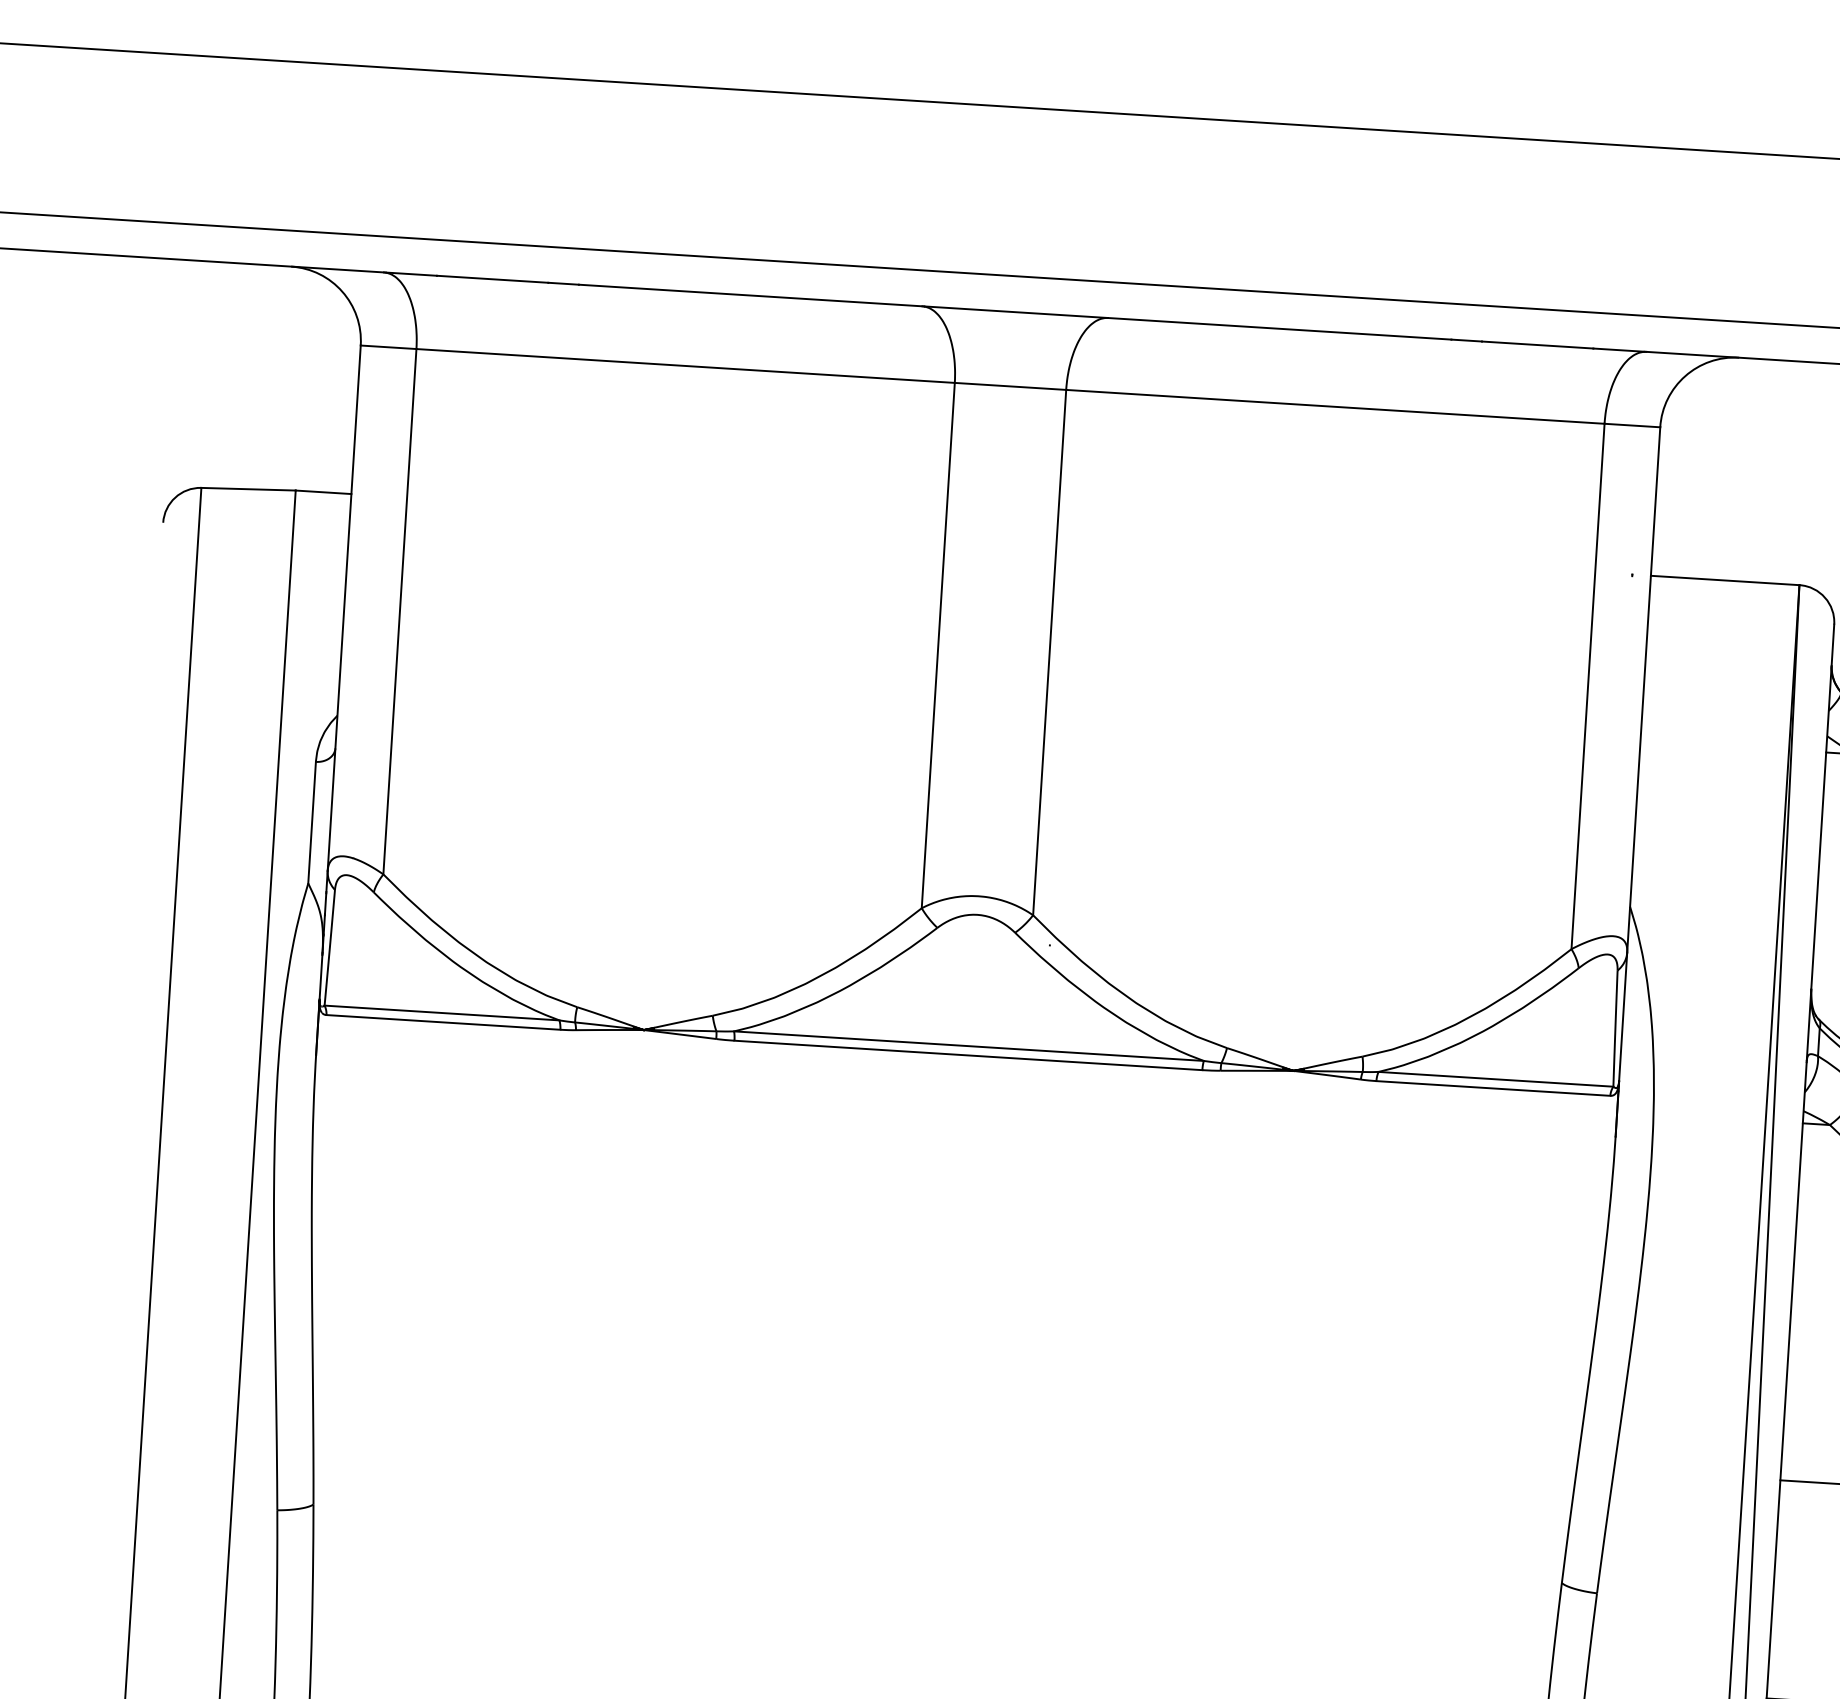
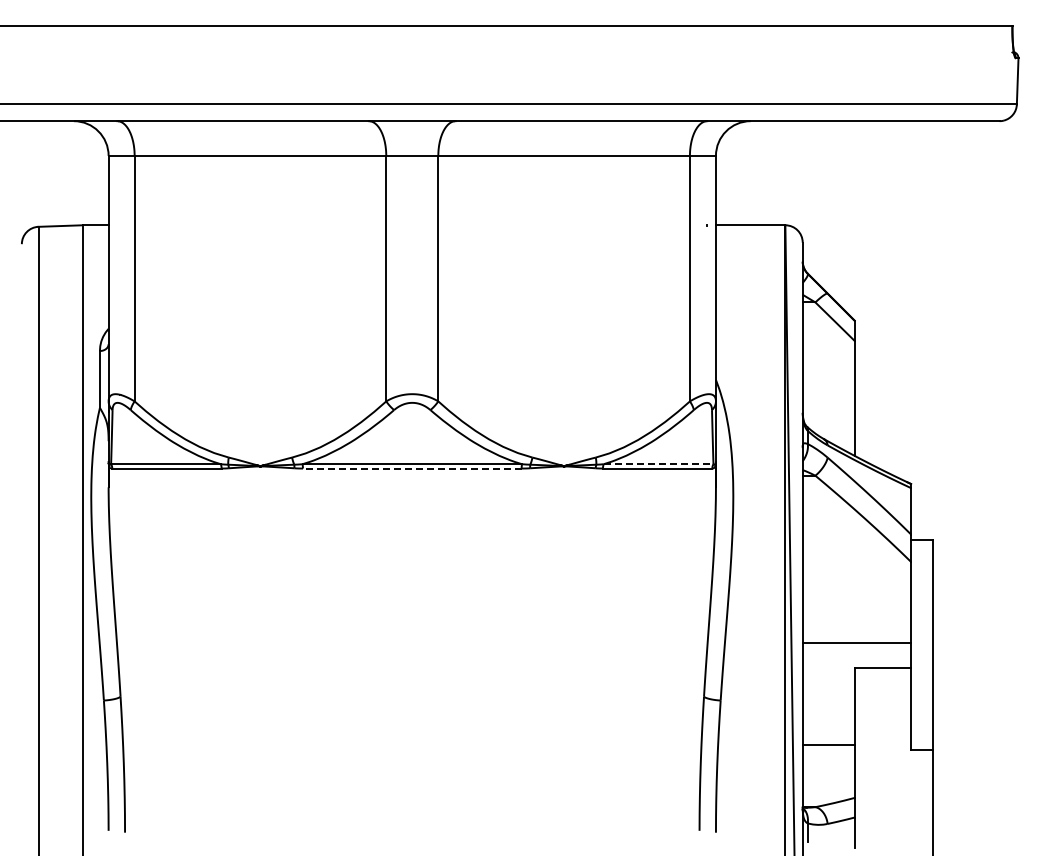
line: (966, 1055) -> (411, 468), solid -> dashed
line: (1495, 1079) -> (658, 464), solid -> dashed

